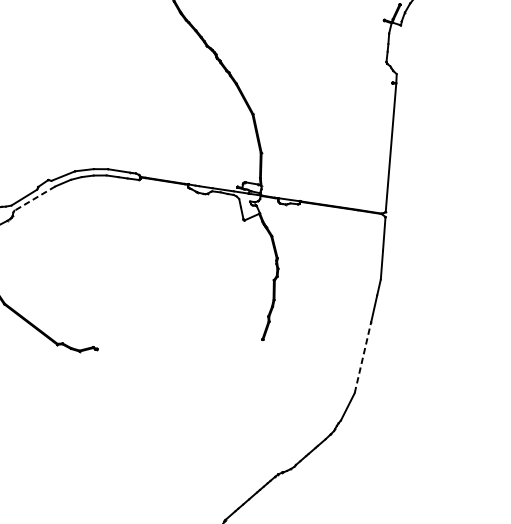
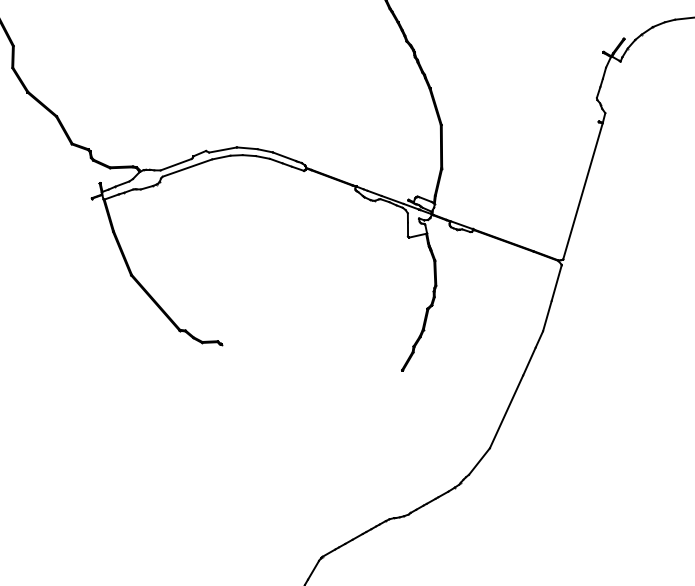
line: (35, 198) -> (187, 168), dashed -> solid
line: (362, 357) -> (506, 411), dashed -> solid

